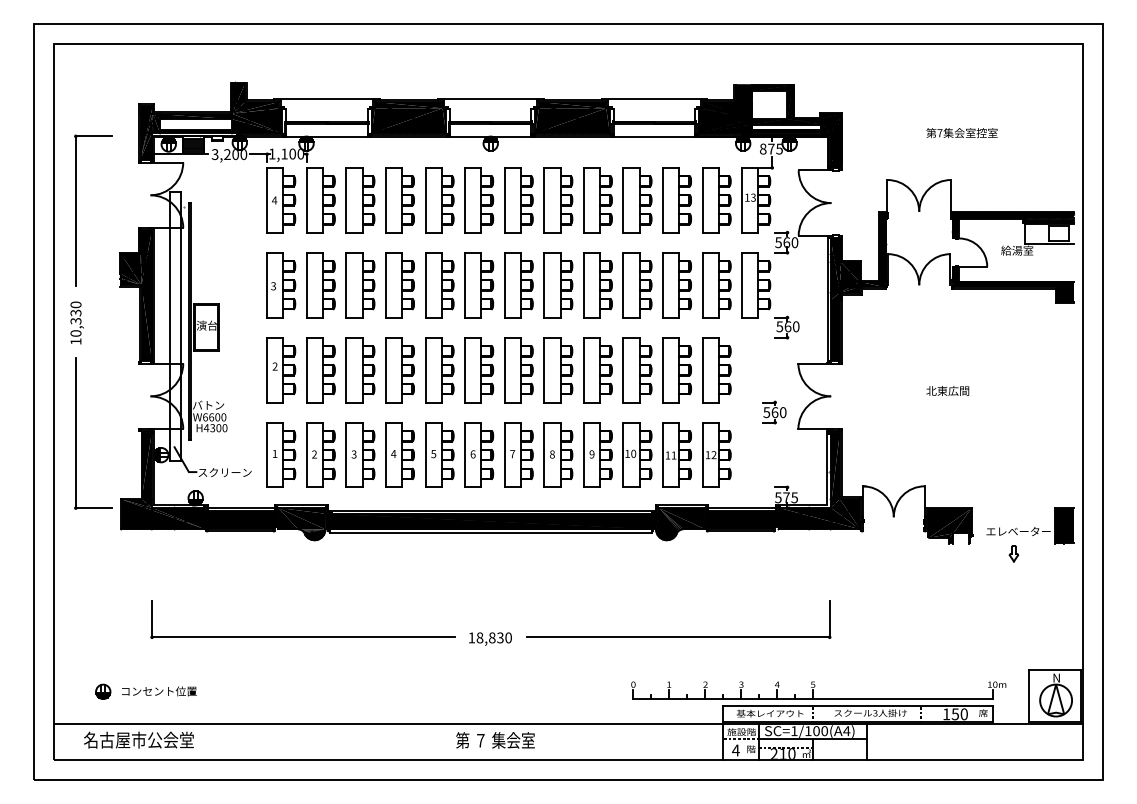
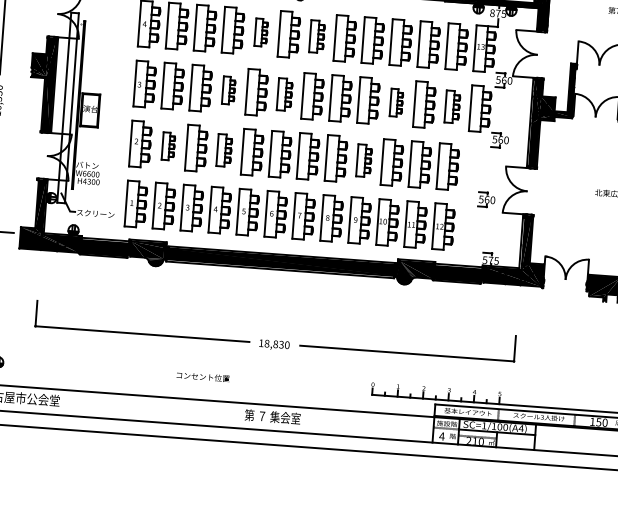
part: (439, 200) -> (261, 32), size x0.6
part: (518, 200) -> (316, 36), size x0.7
part: (399, 285) -> (228, 90), size x0.6
part: (479, 285) -> (285, 94), size x0.7
part: (637, 285) -> (396, 103), size x0.6
part: (716, 285) -> (452, 107), size x0.7
part: (320, 370) -> (168, 146), size x0.6
part: (399, 370) -> (224, 150), size x0.7
part: (597, 370) -> (363, 160), size x0.7
text: (159, 691) -> (203, 377), moved

